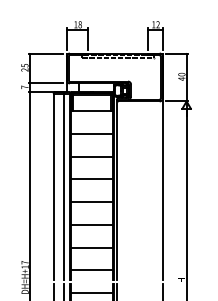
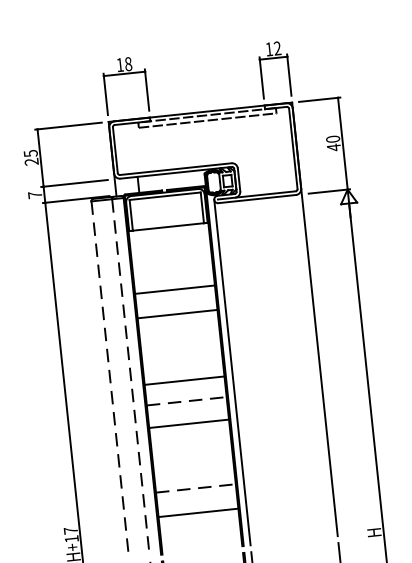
line: (91, 133) -> (173, 289), moved
line: (91, 179) -> (183, 381), moved
line: (53, 187) -> (110, 381), solid -> dashed
line: (64, 187) -> (131, 378), solid -> dashed
line: (91, 202) -> (185, 402), solid -> dashed
line: (91, 224) -> (188, 423), moved
line: (91, 247) -> (194, 488), solid -> dashed
line: (91, 270) -> (197, 513), moved

